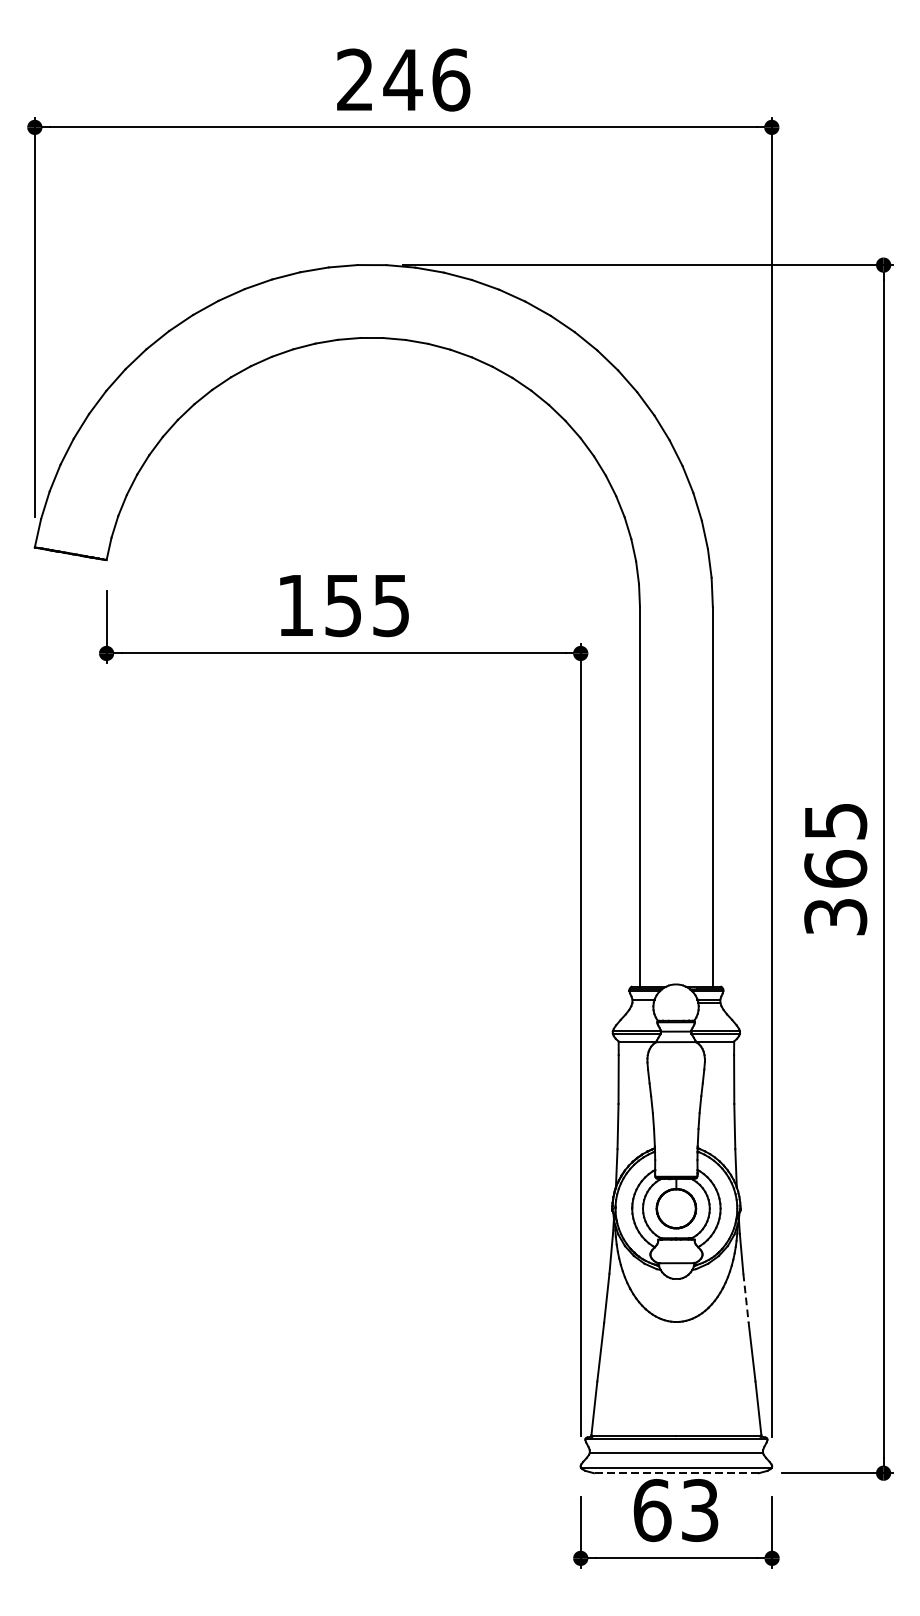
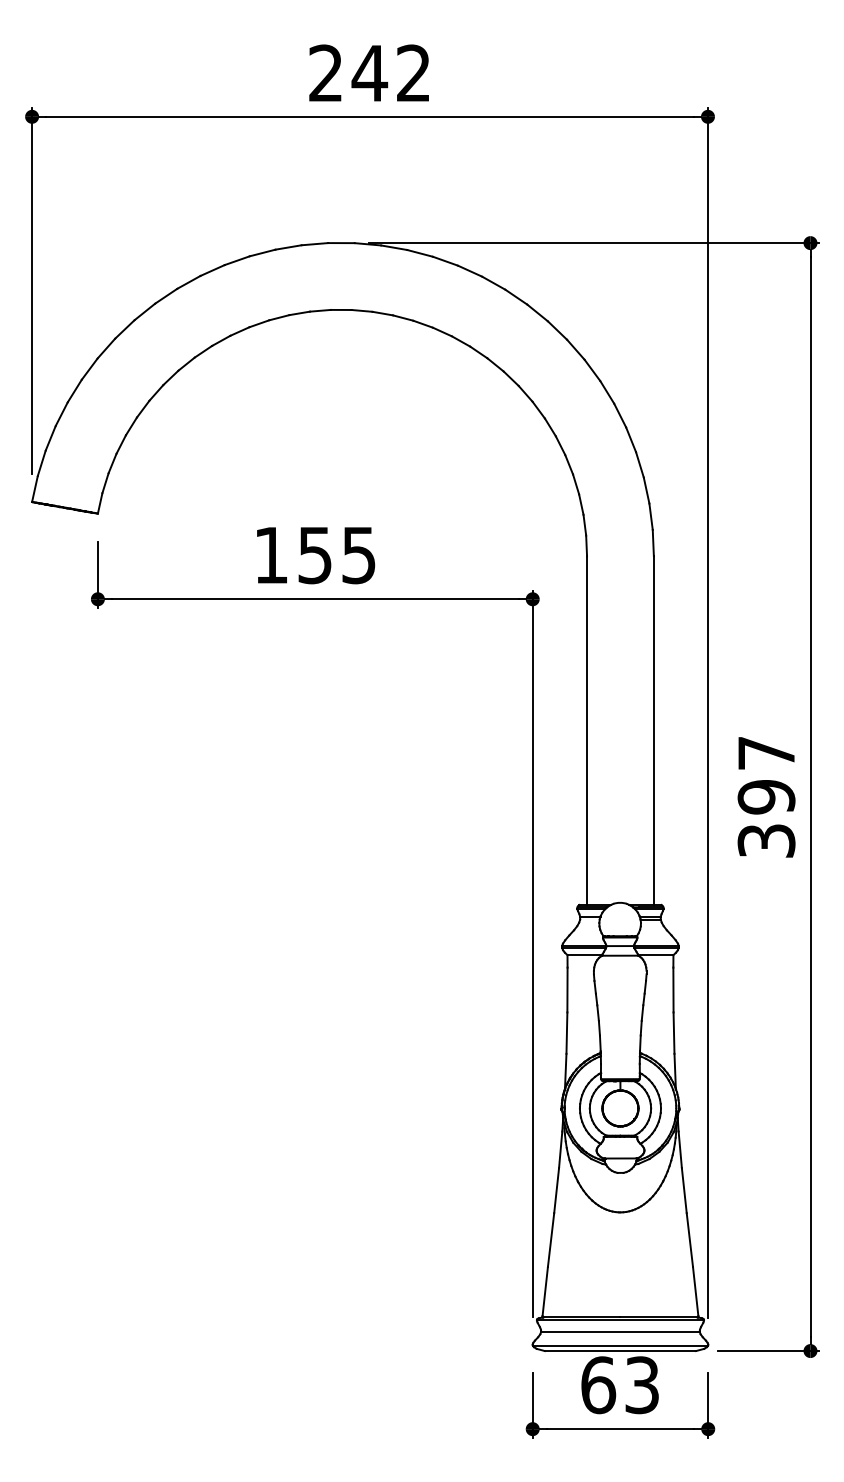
text: (450, 80) -> (413, 73), 246 -> 242
text: (835, 845) -> (766, 775), 365 -> 397
line: (746, 1298) -> (684, 1190), dashed -> solid
line: (676, 1473) -> (620, 1351), dashed -> solid

